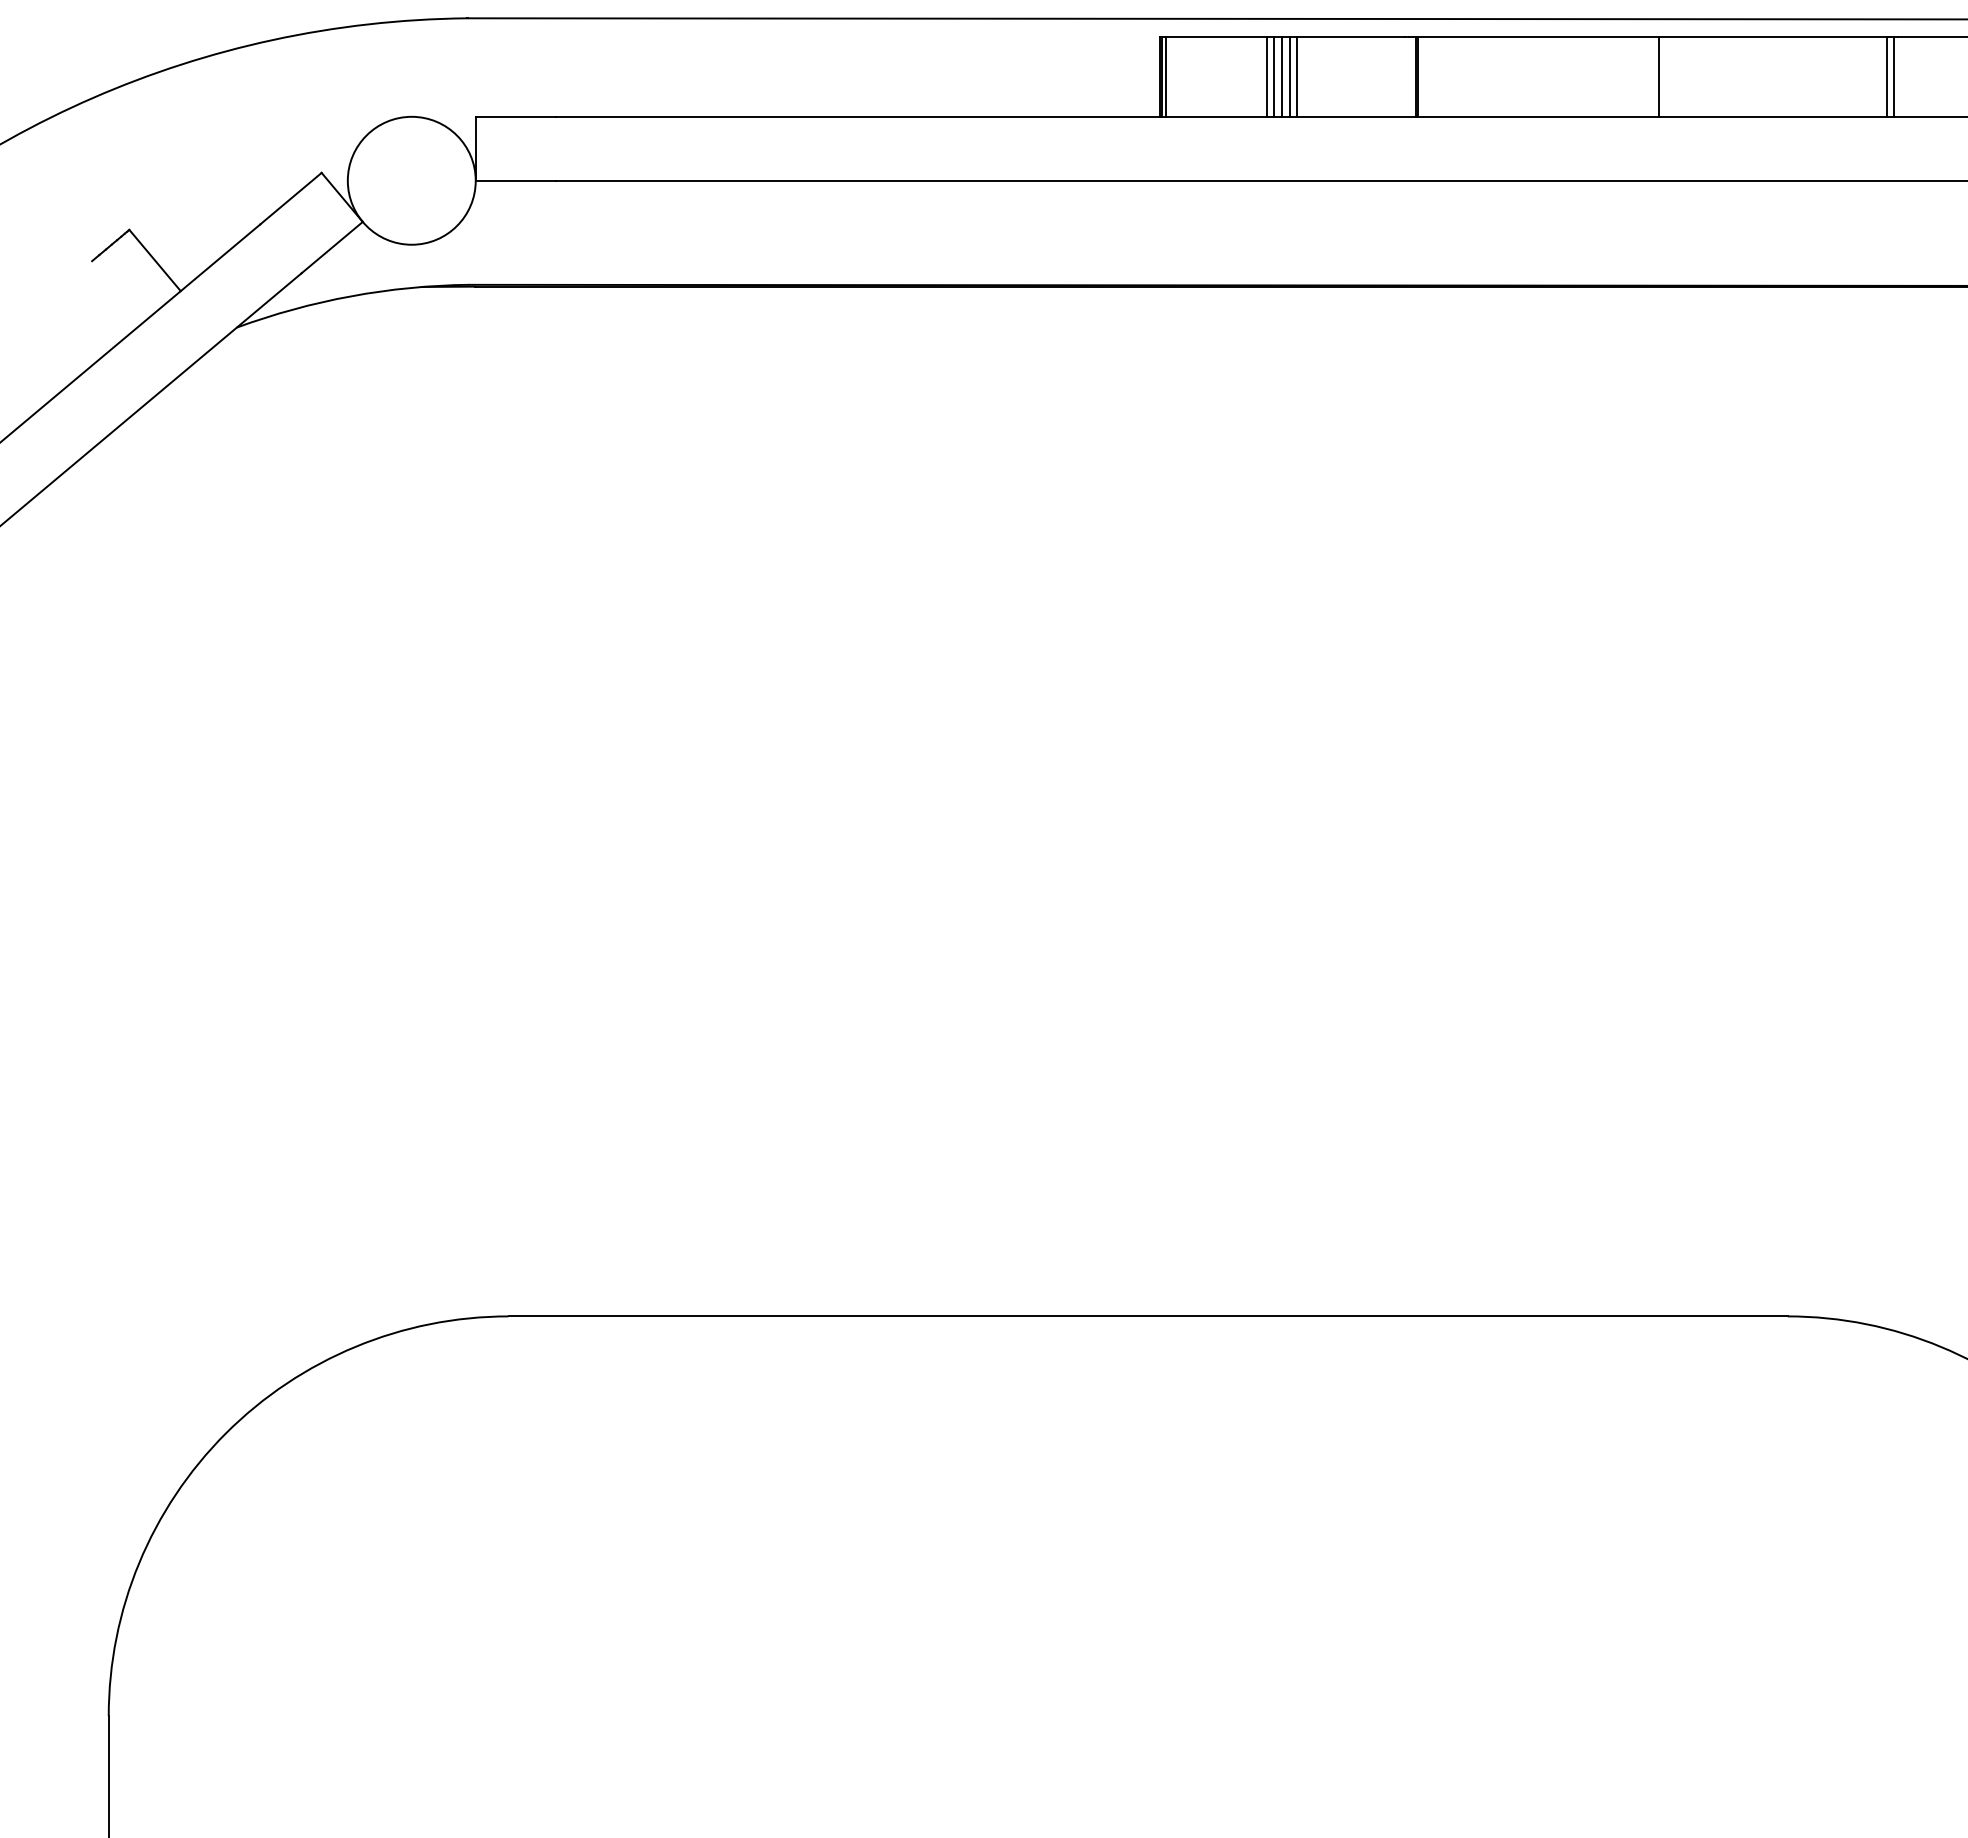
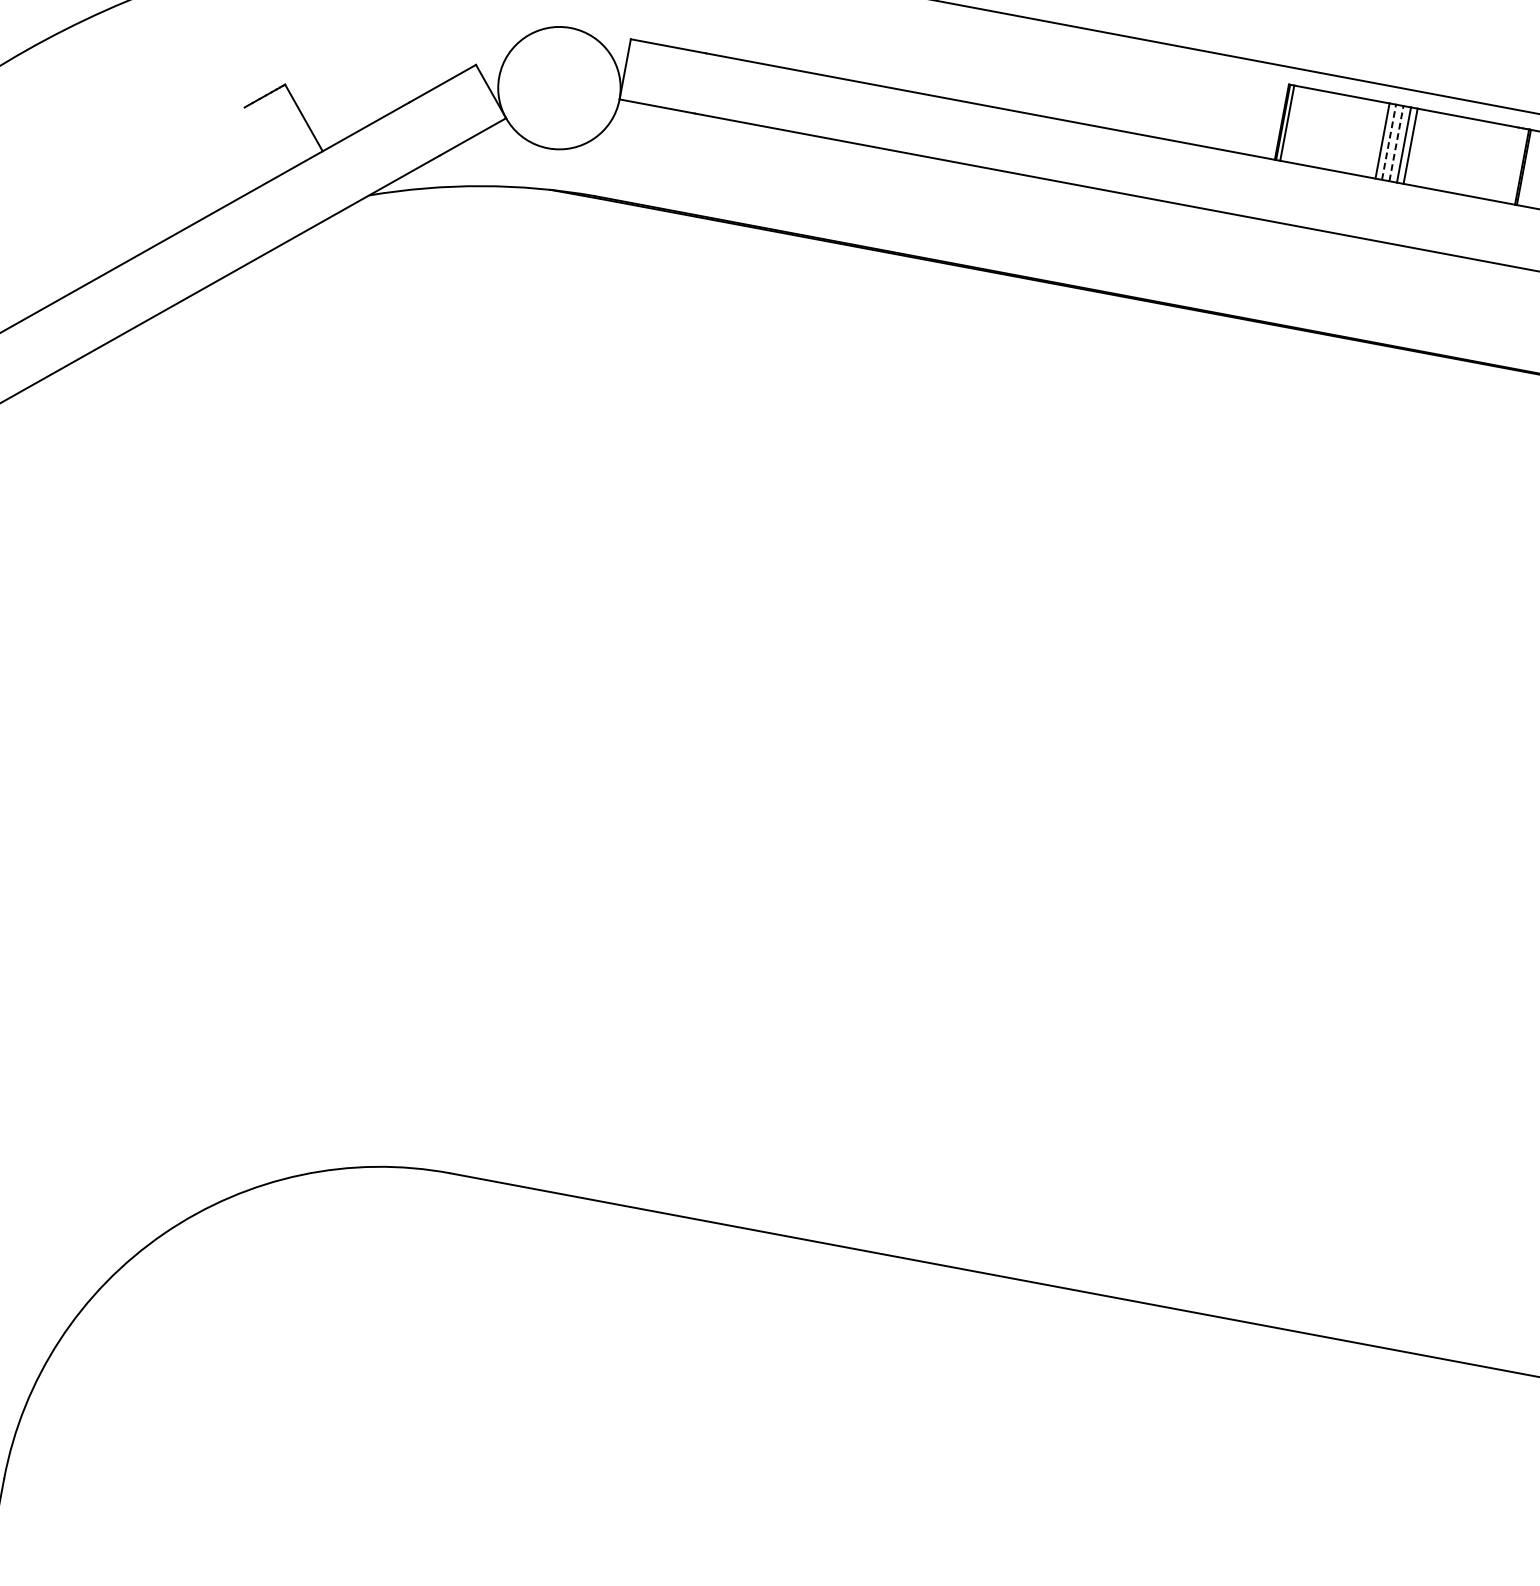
line: (1274, 76) -> (1389, 141), solid -> dashed
line: (1282, 76) -> (1396, 143), solid -> dashed

